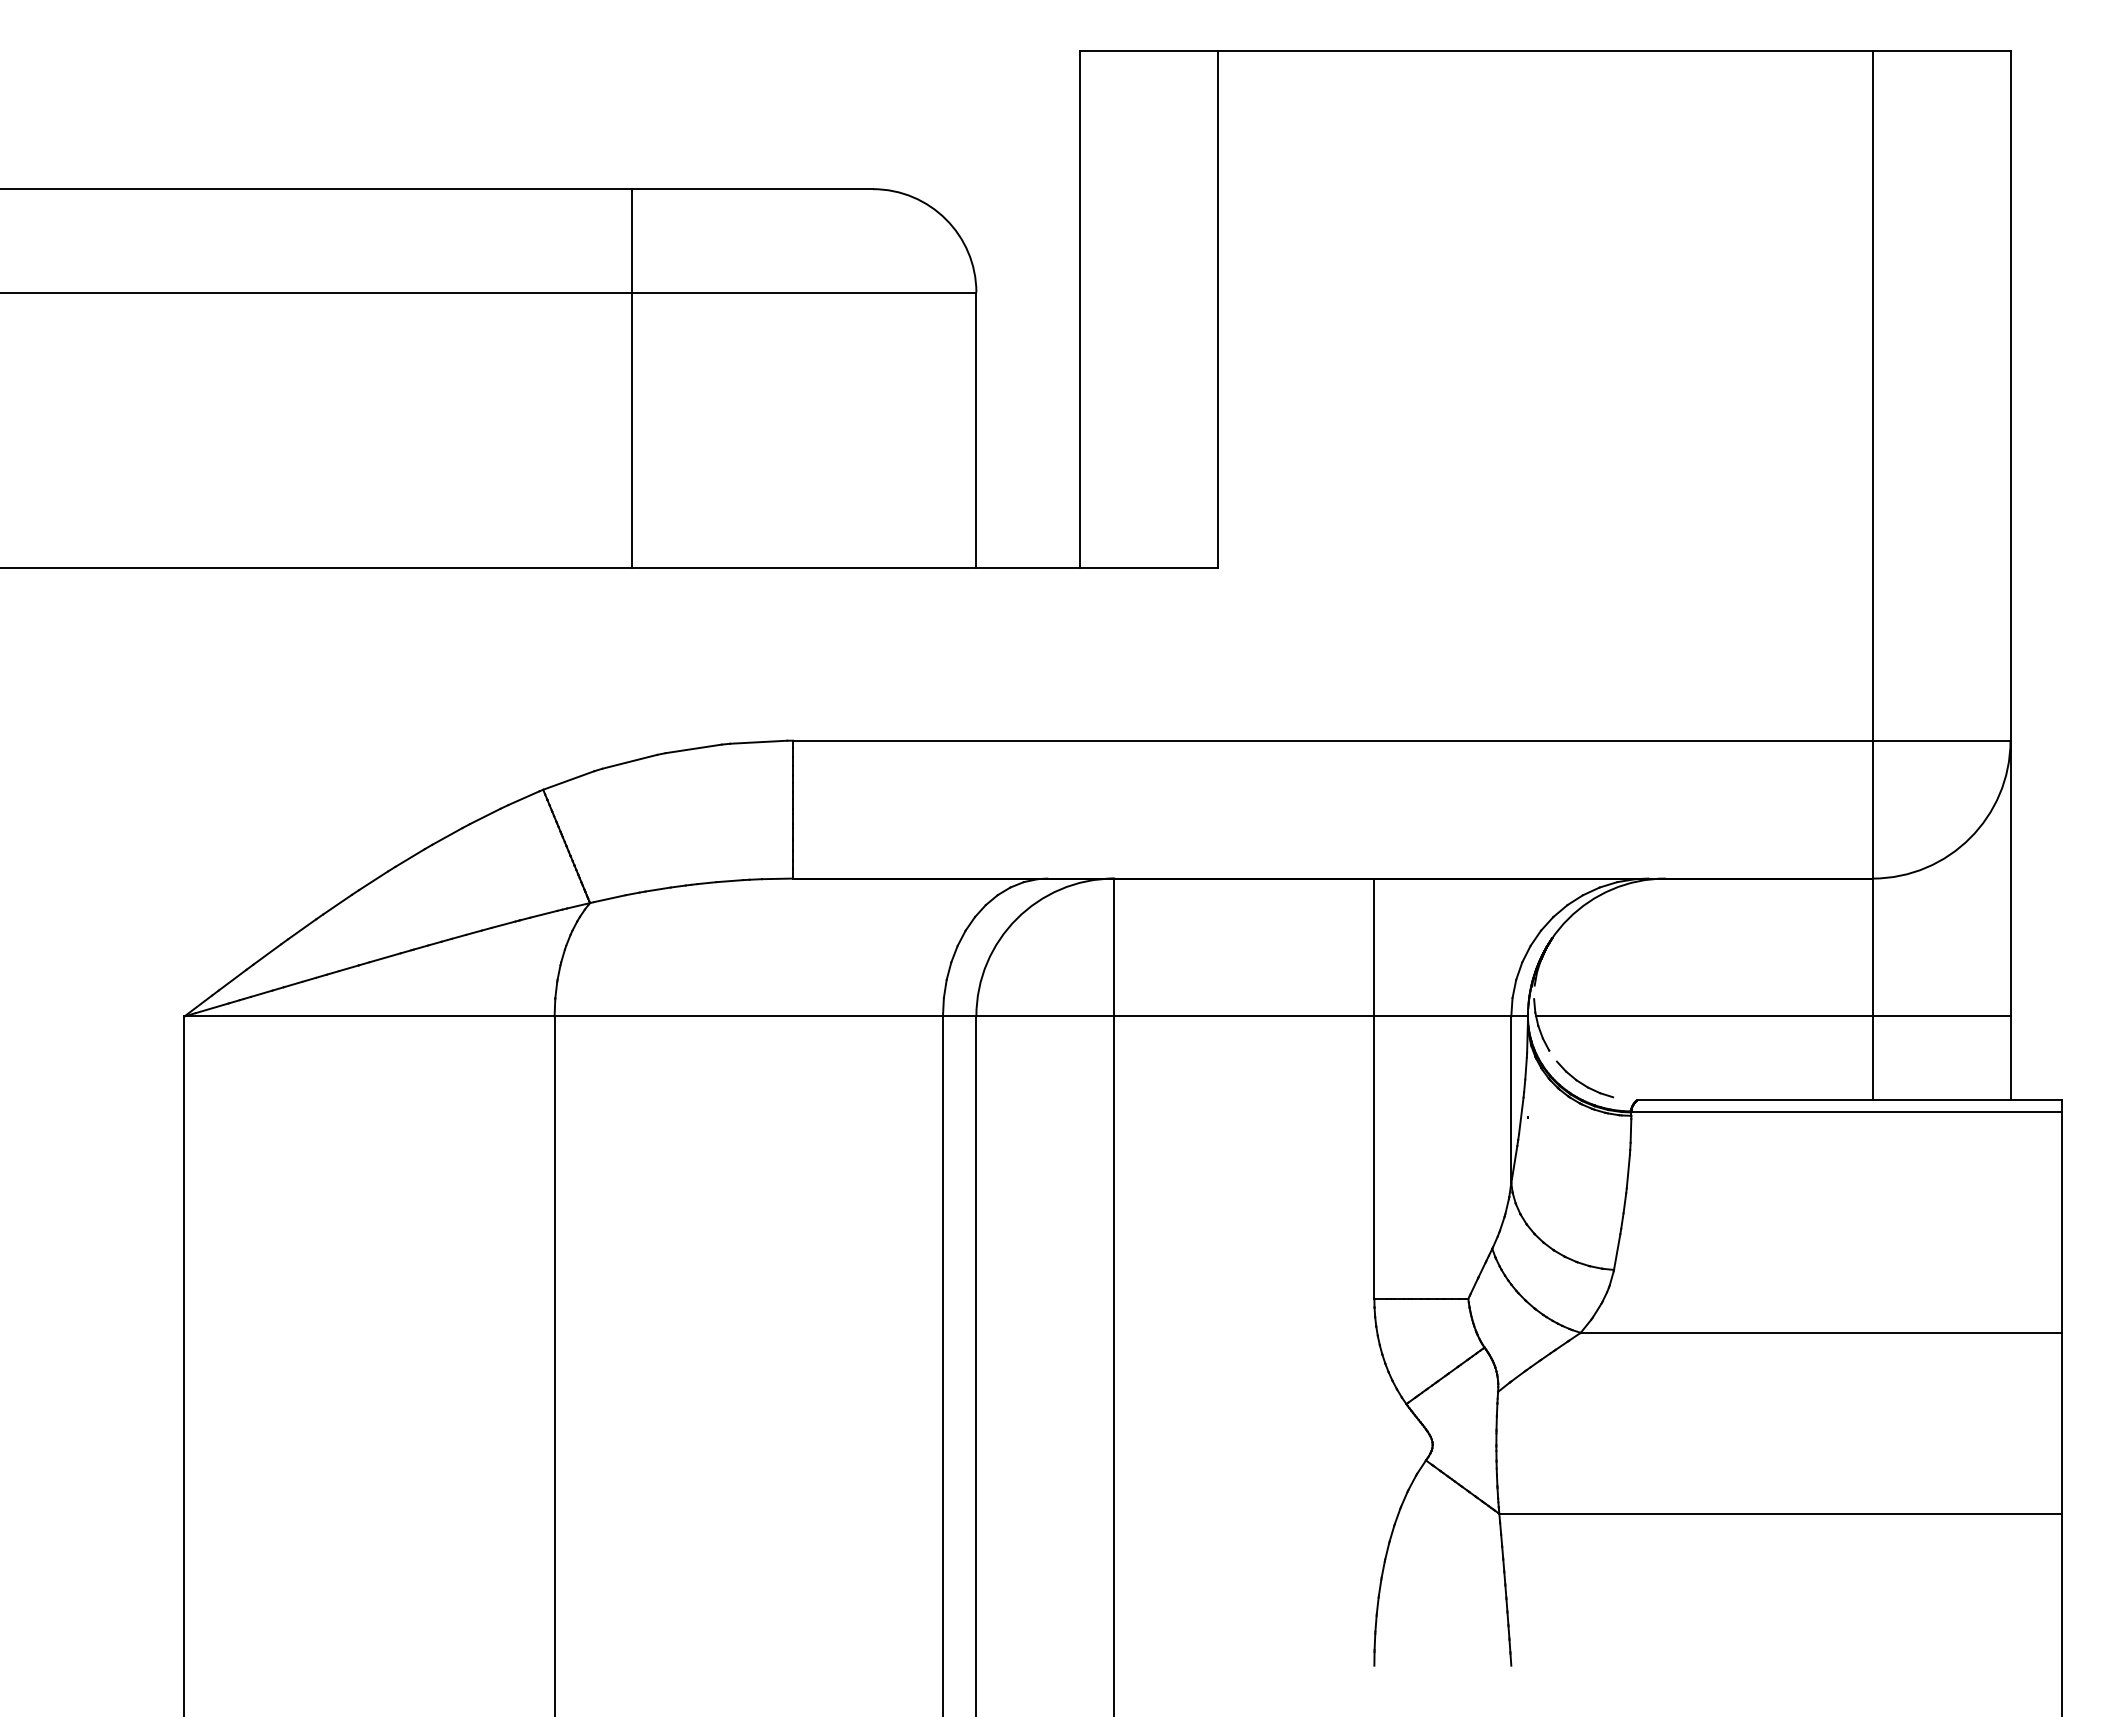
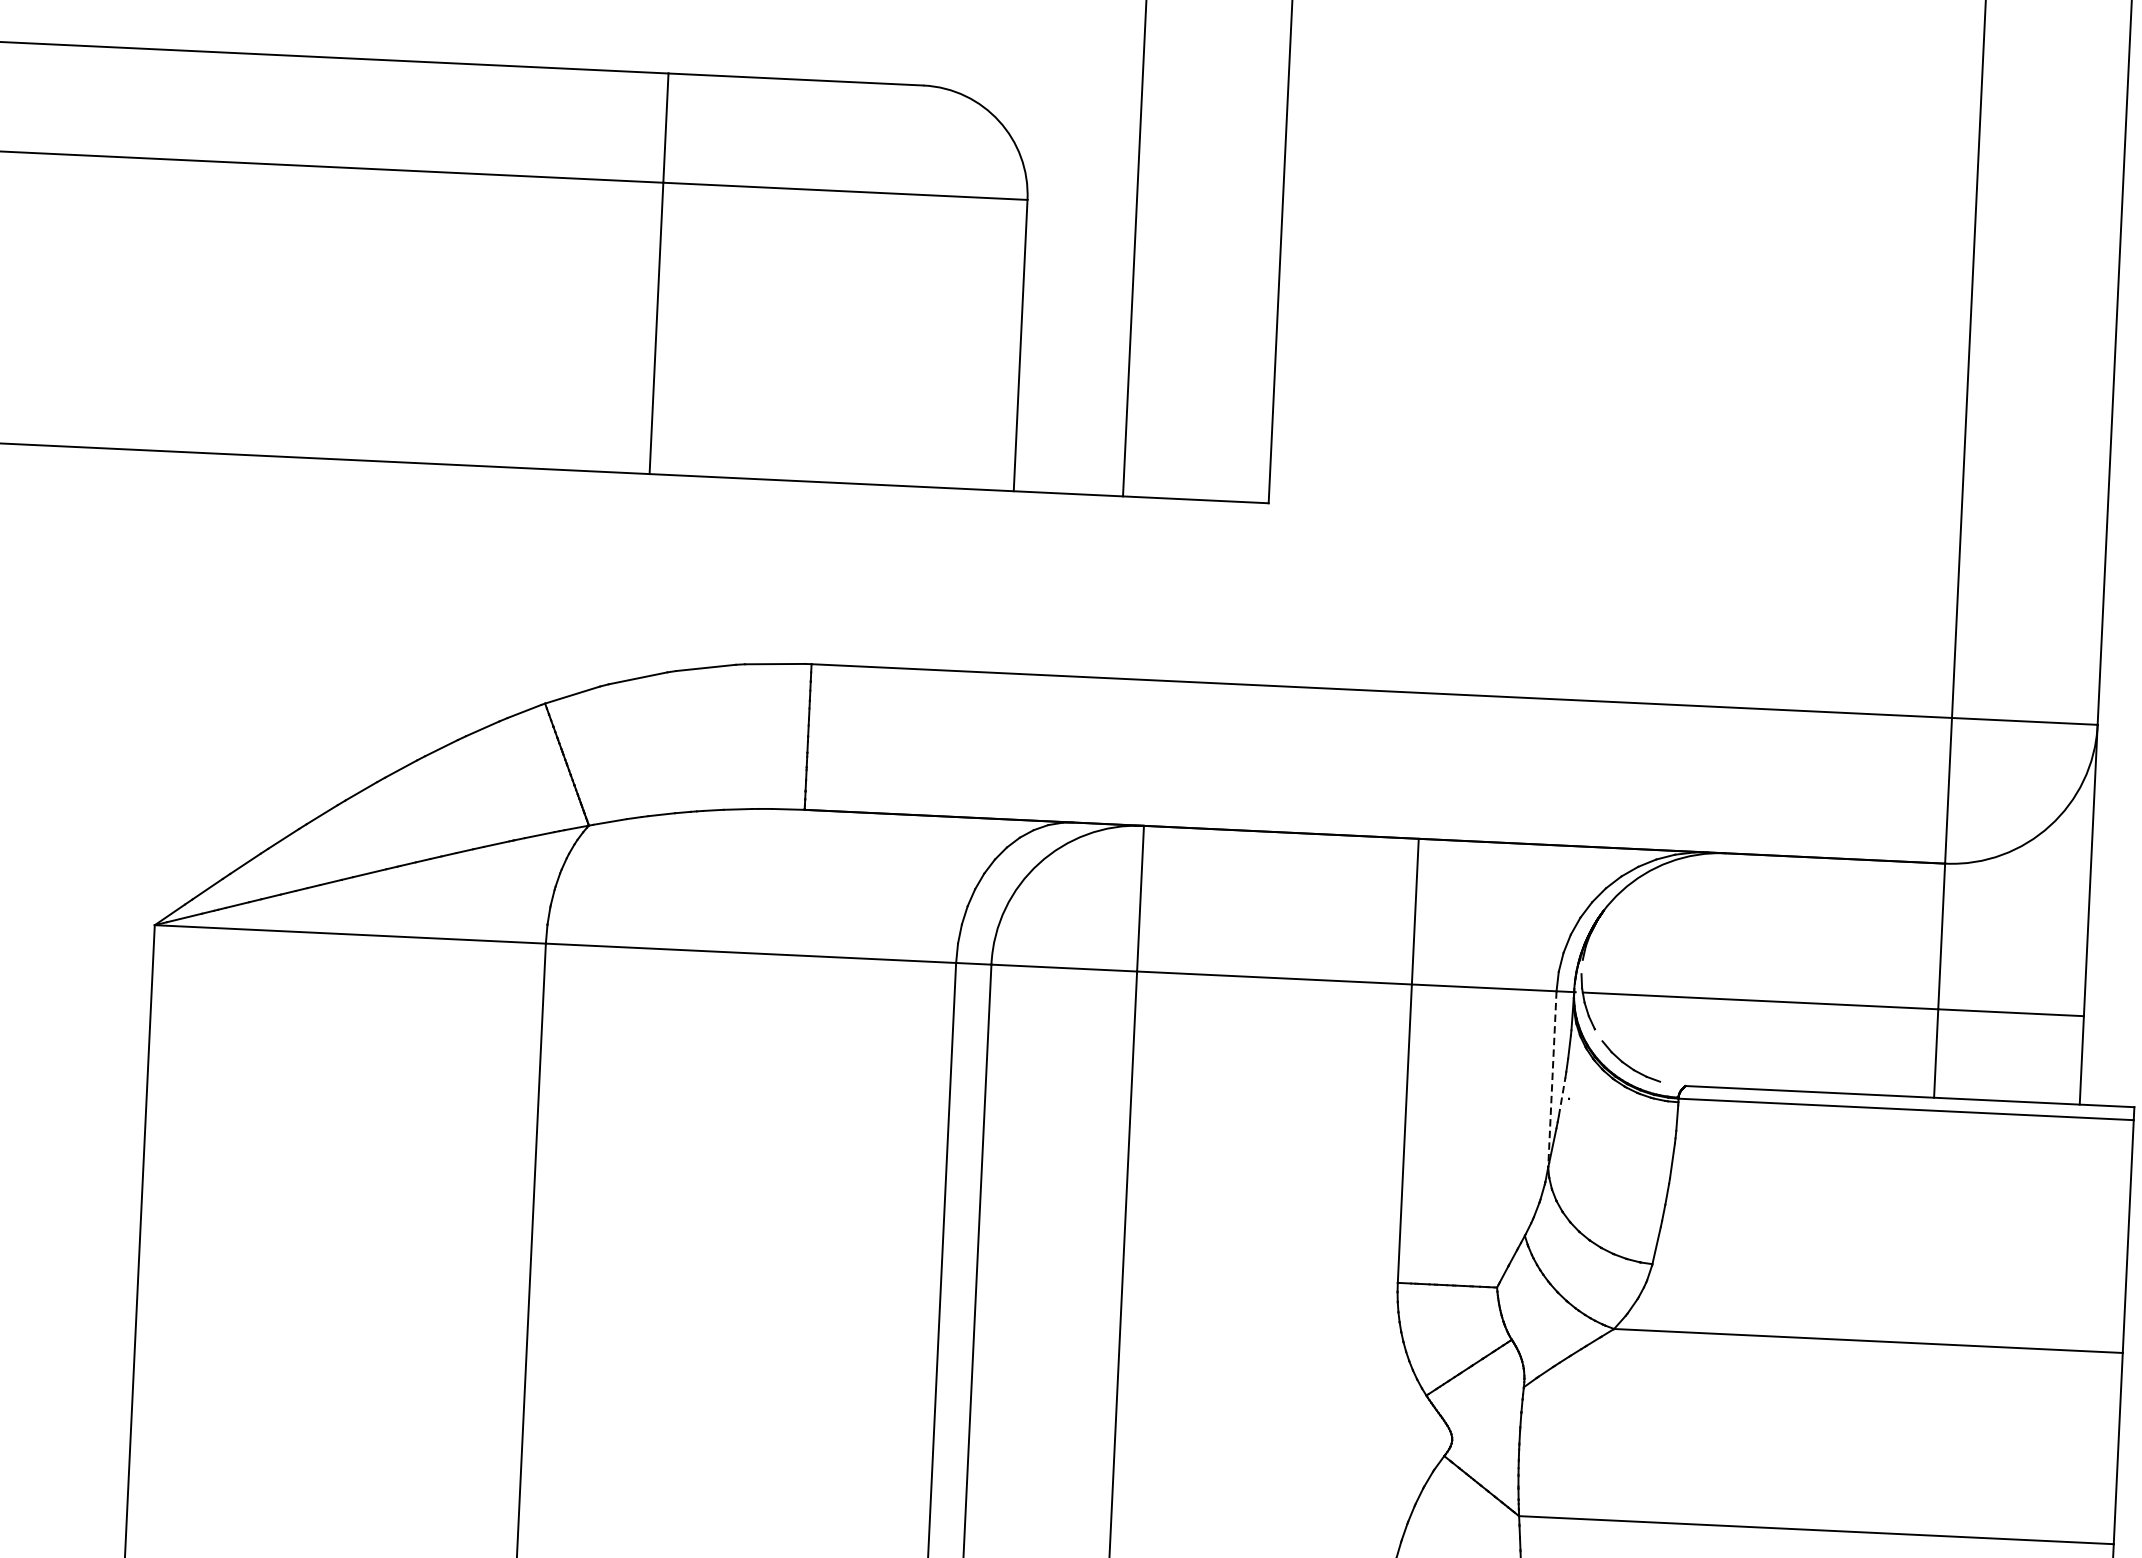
line: (1511, 1100) -> (1552, 1080), solid -> dashed
line: (1521, 1115) -> (1562, 1096), solid -> dashed

